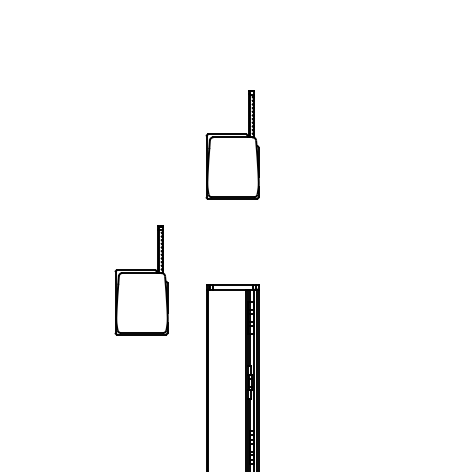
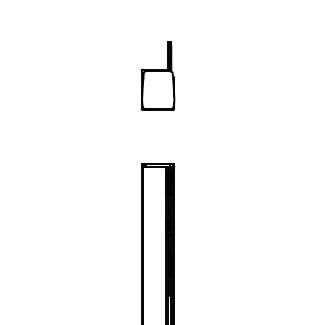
part: (140, 279) -> (100, 160), removed

